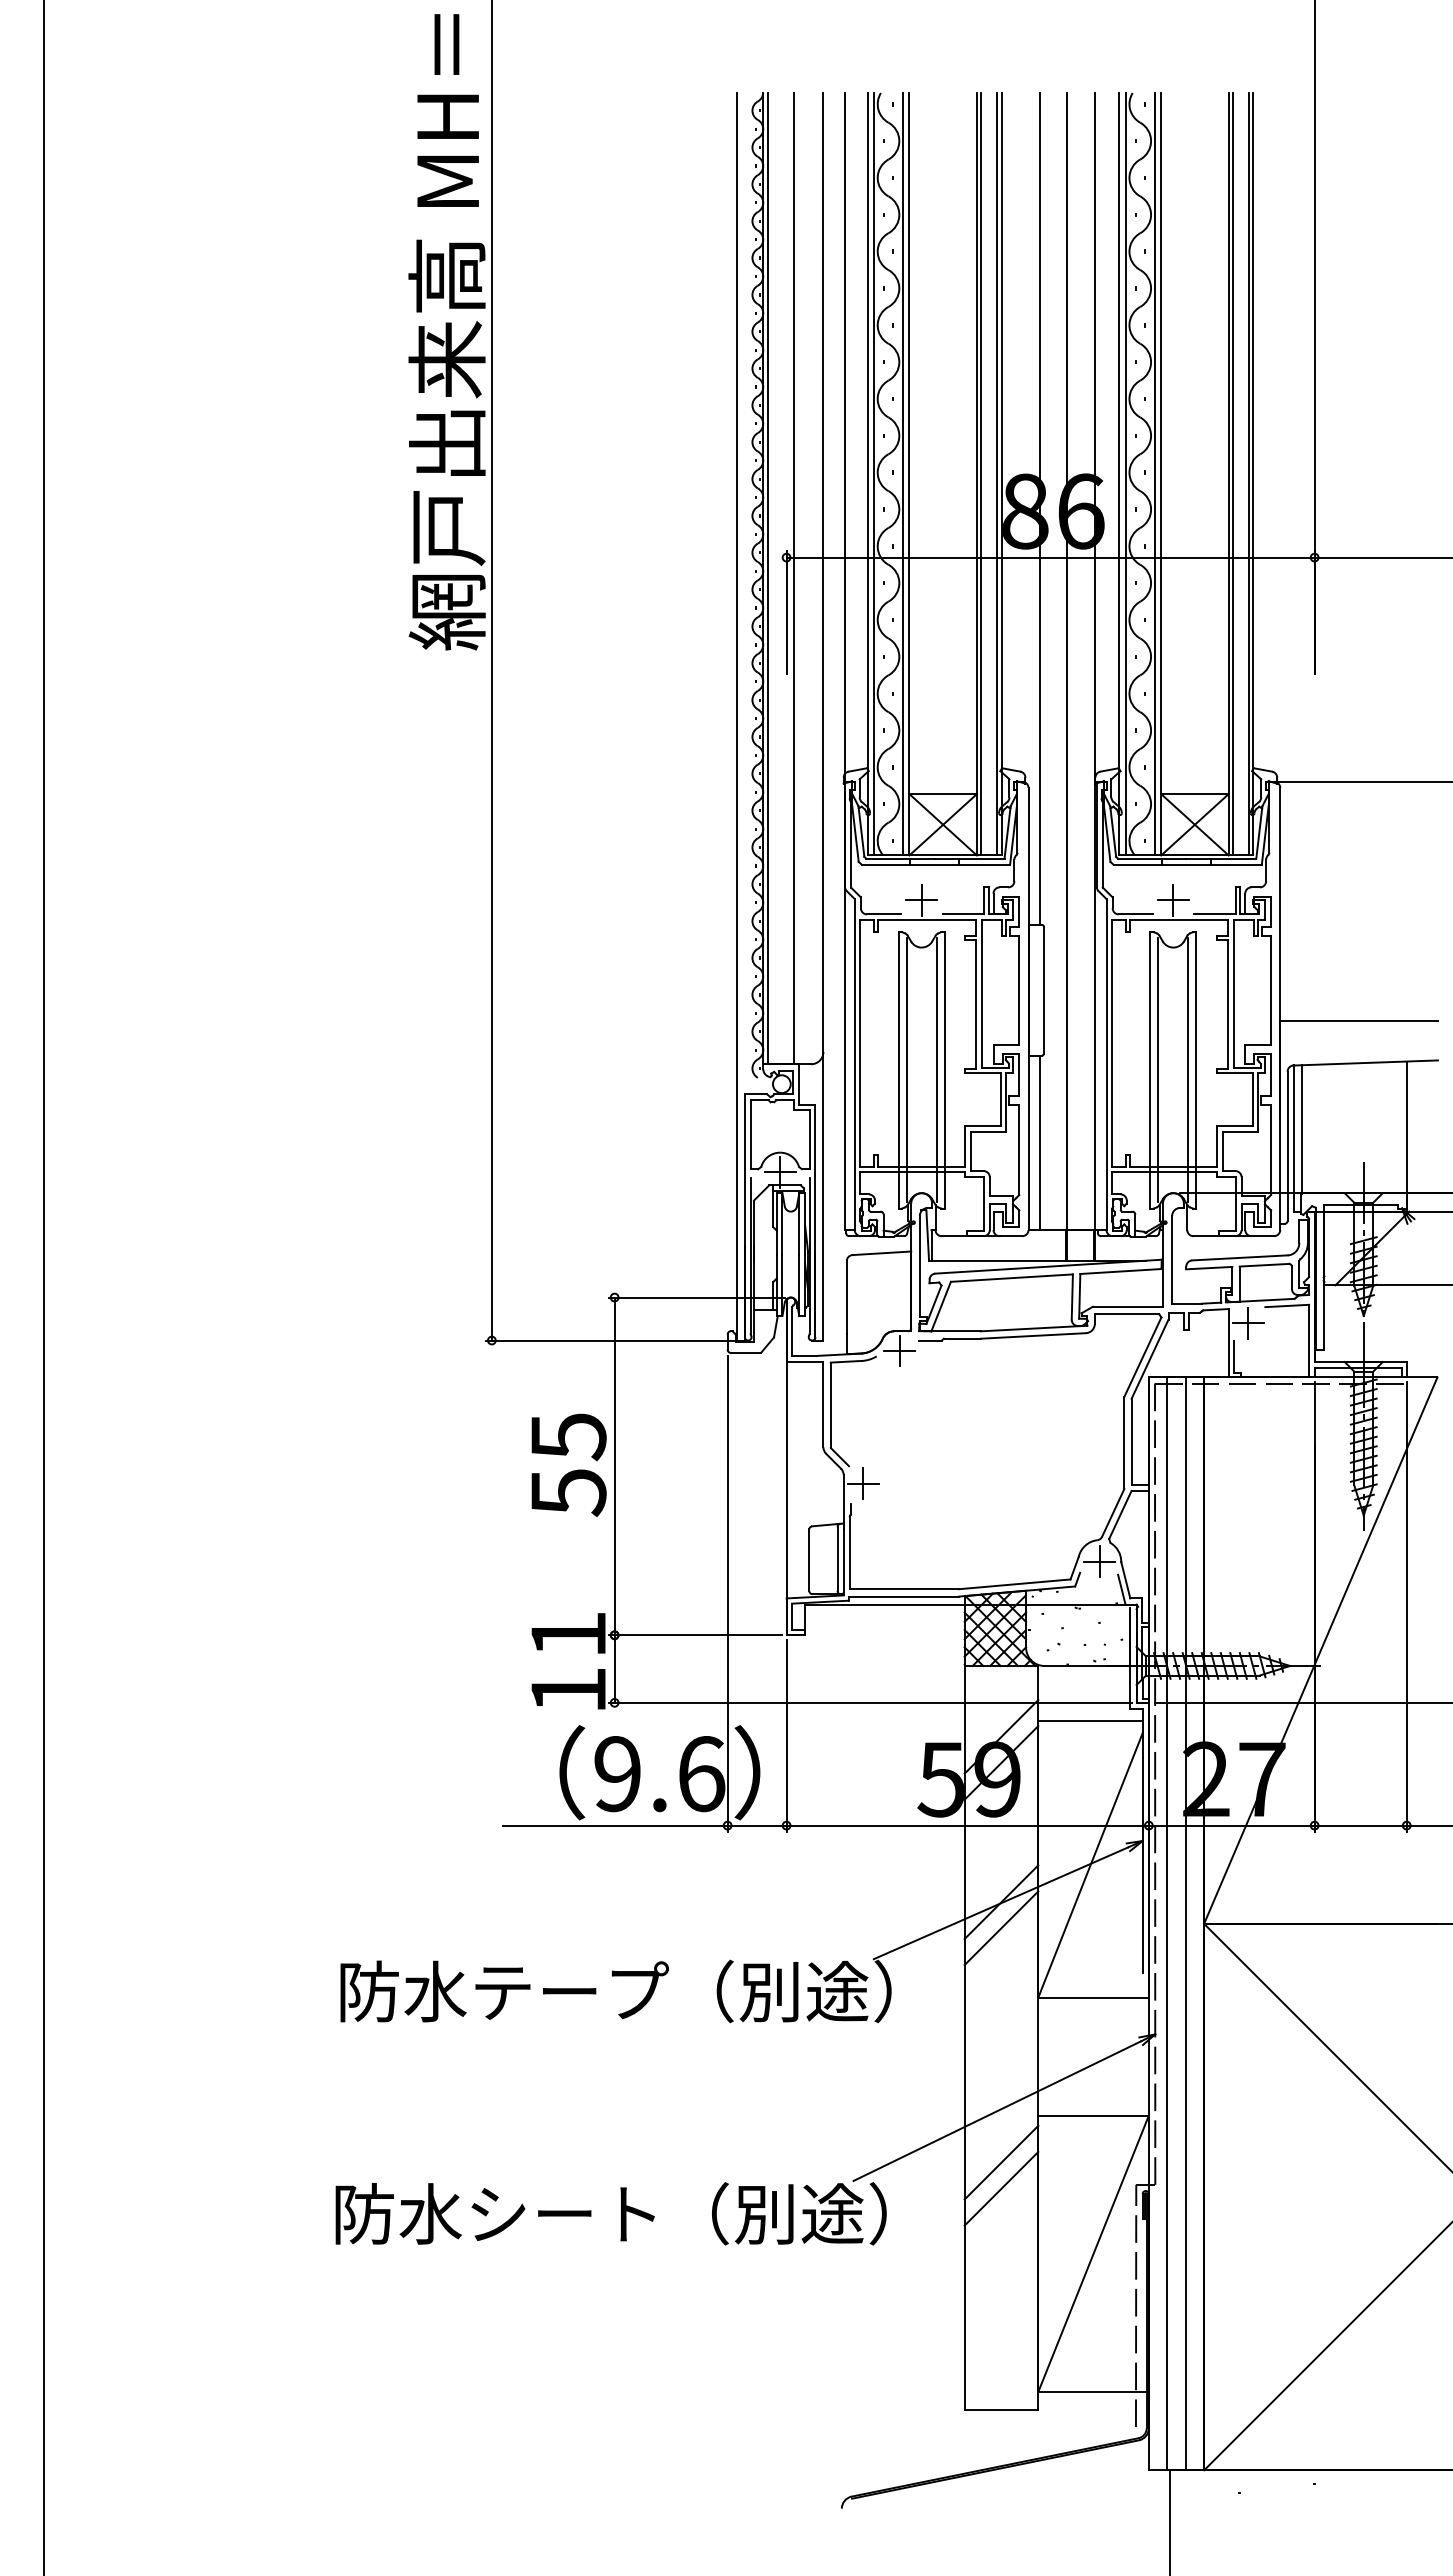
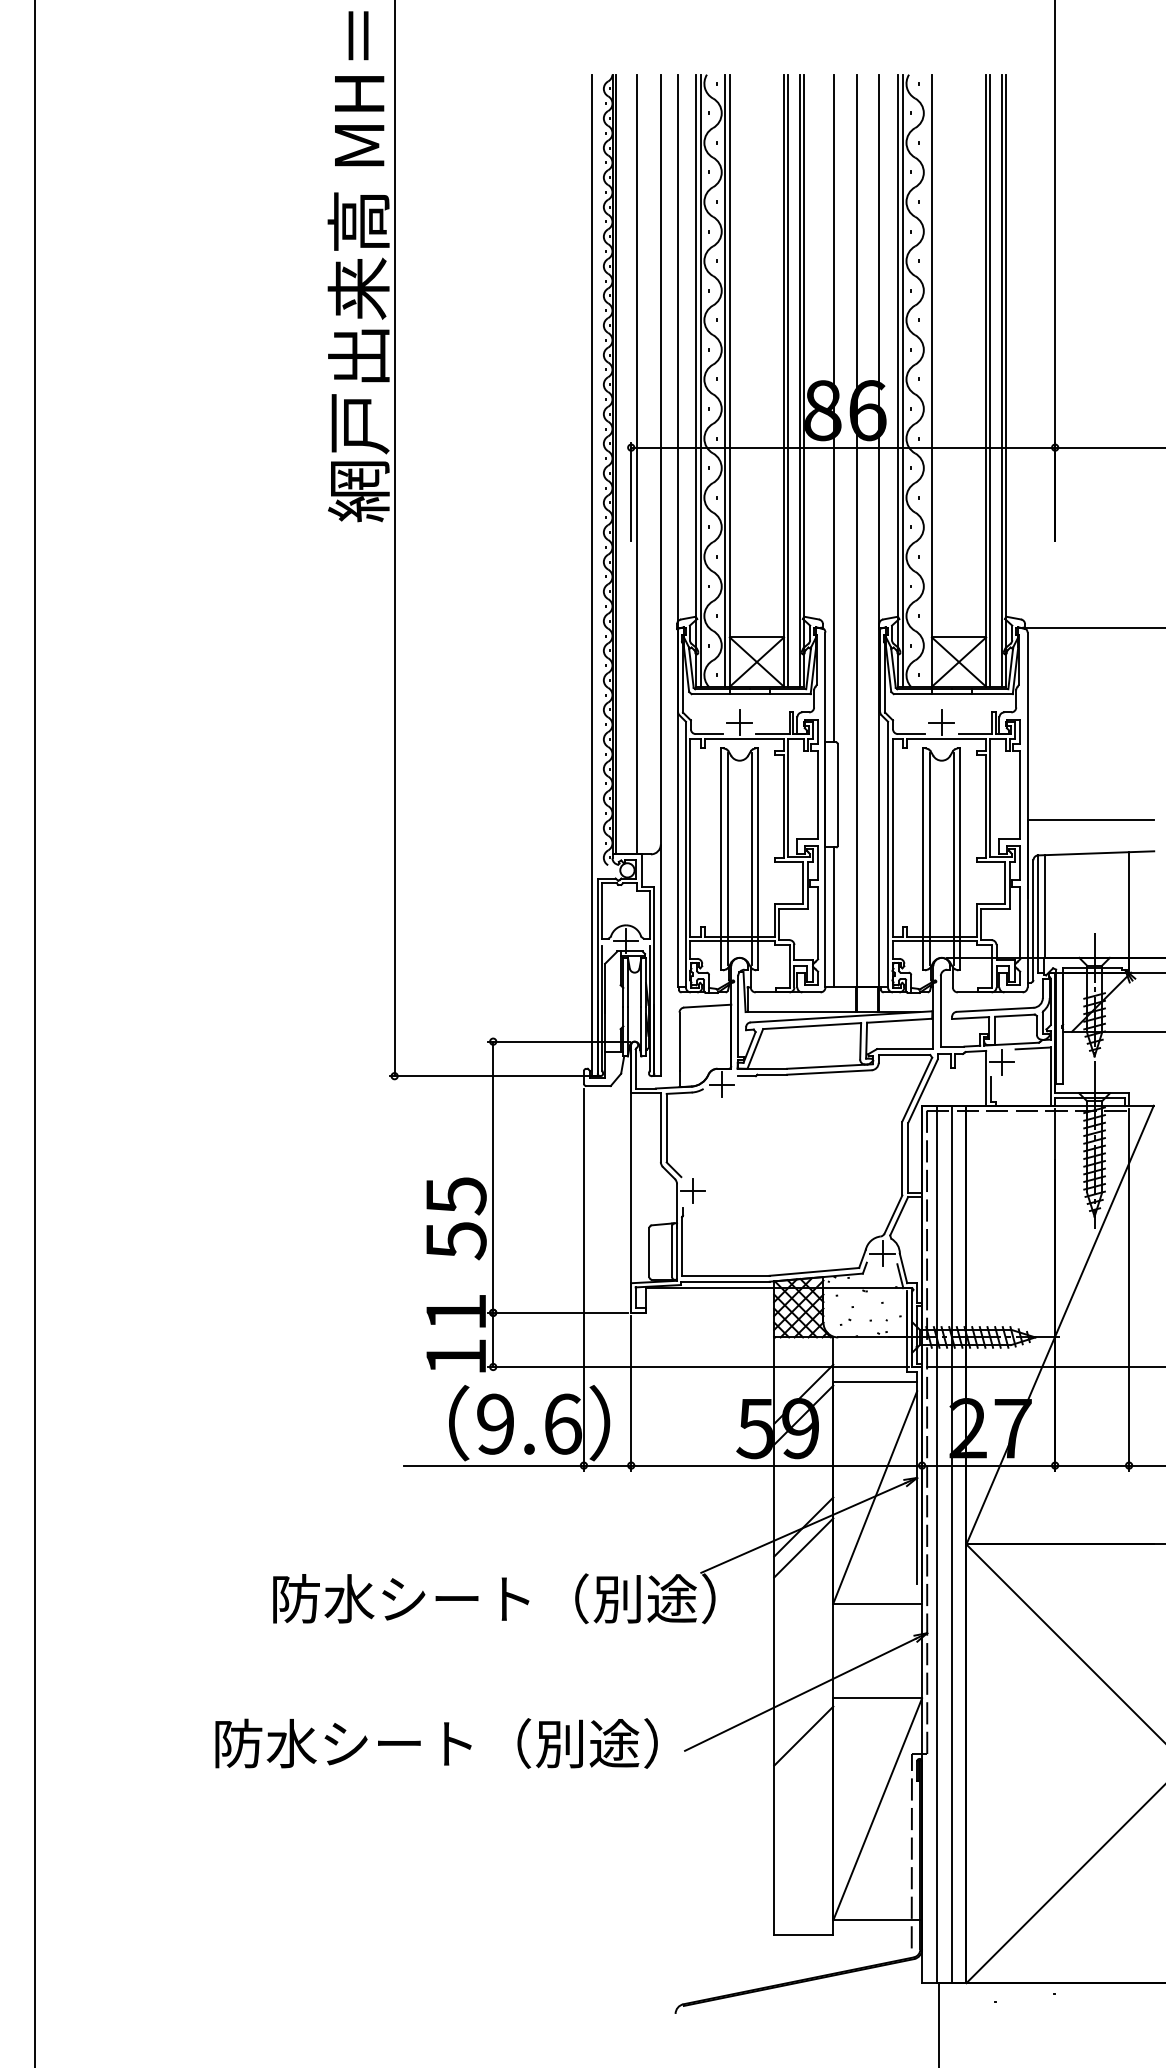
line: (1155, 474) -> (927, 380), removed
text: (568, 1464) -> (456, 1218), moved
text: (571, 1990) -> (458, 1597), 防水テープ（別途） -> 防水シート（別途）
line: (1001, 2188) -> (803, 1756), removed
text: (610, 2213) -> (436, 1743), moved

